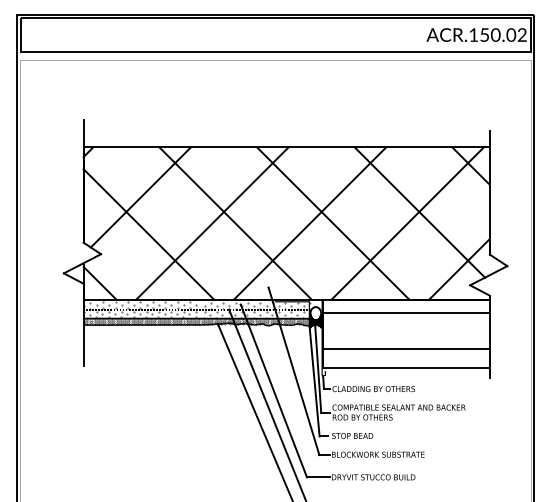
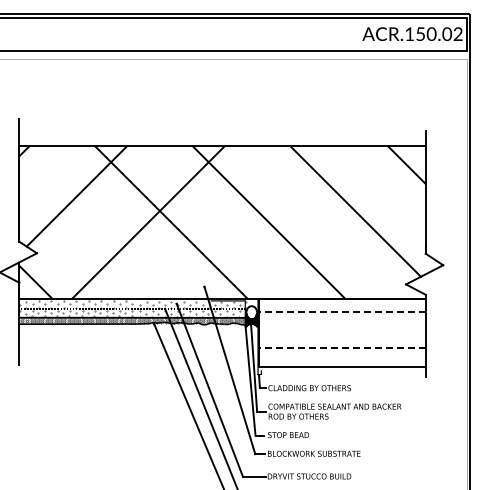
line: (309, 223) -> (245, 222), removed
line: (407, 223) -> (343, 222), removed
line: (148, 234) -> (84, 233), removed
line: (459, 269) -> (395, 268), removed
line: (322, 330) -> (258, 329), solid -> dashed

